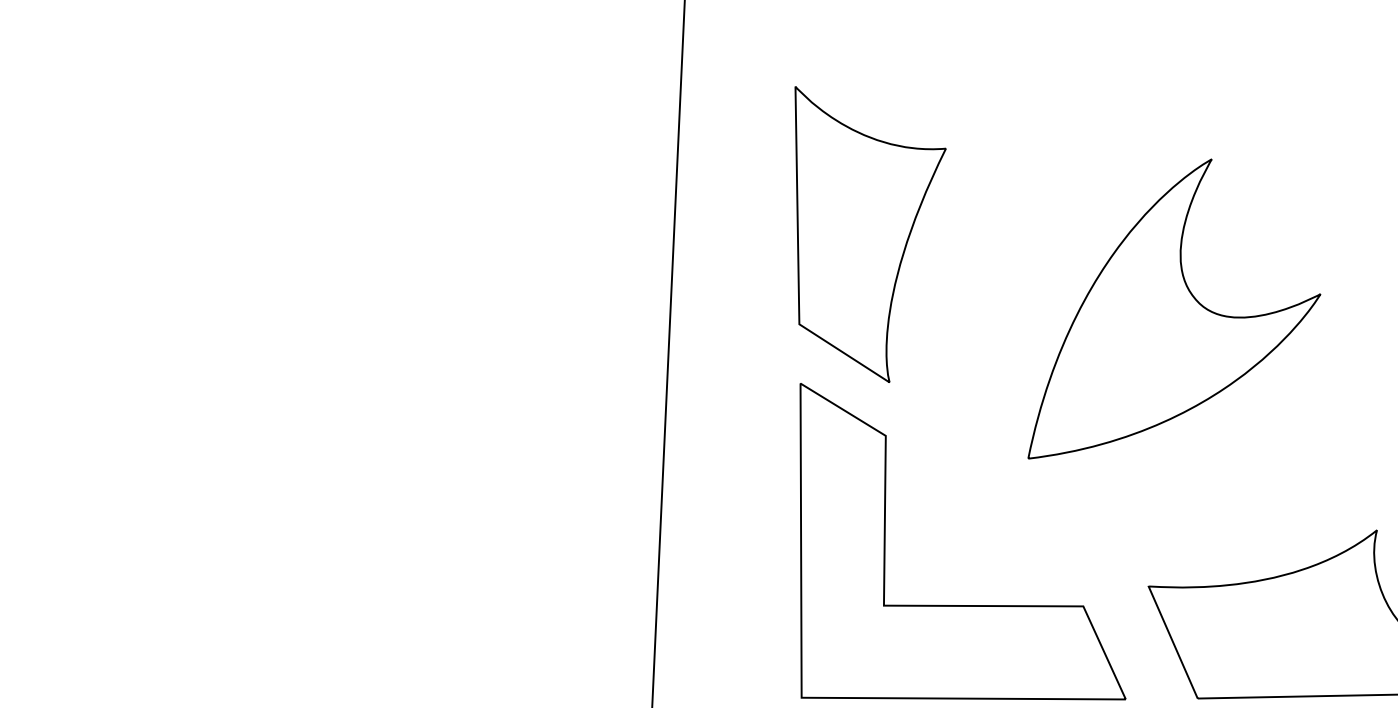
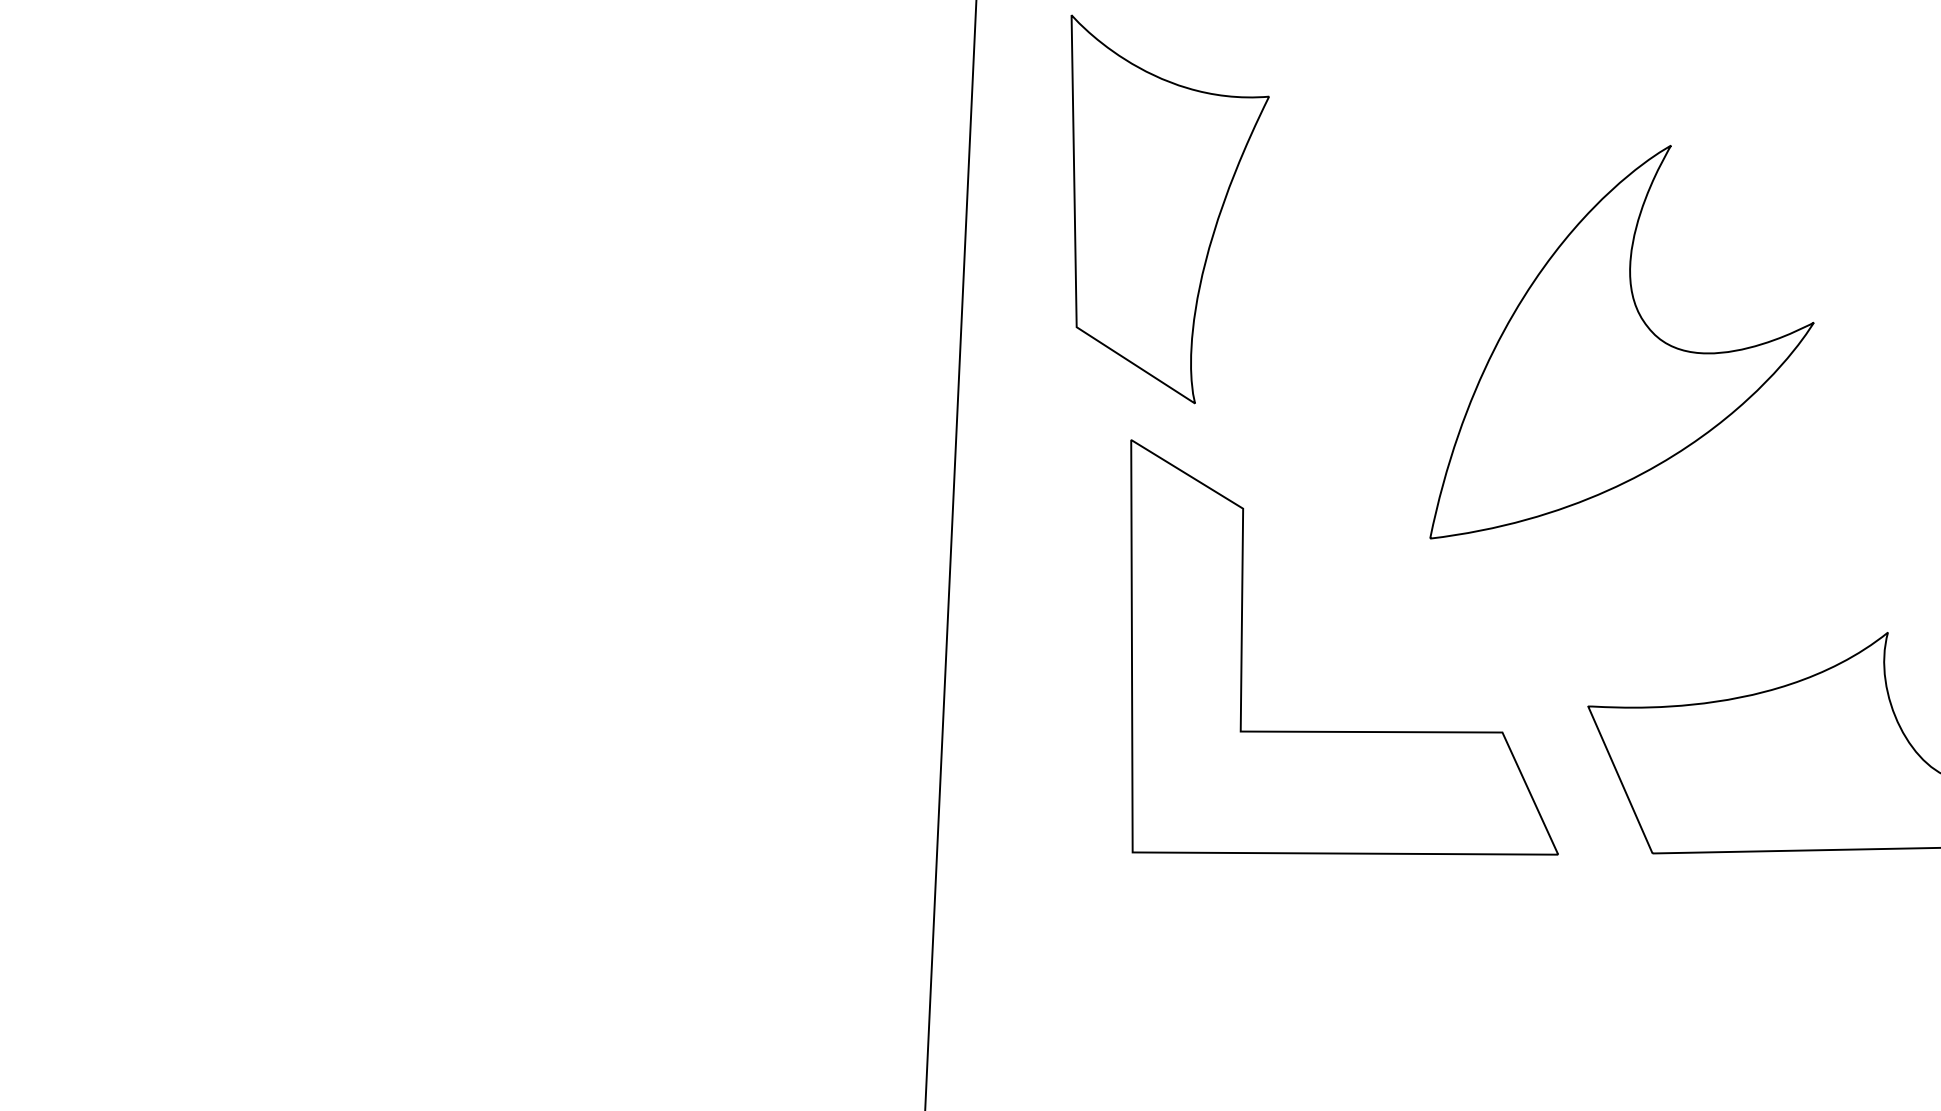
part: (870, 234) -> (1169, 209), moved

